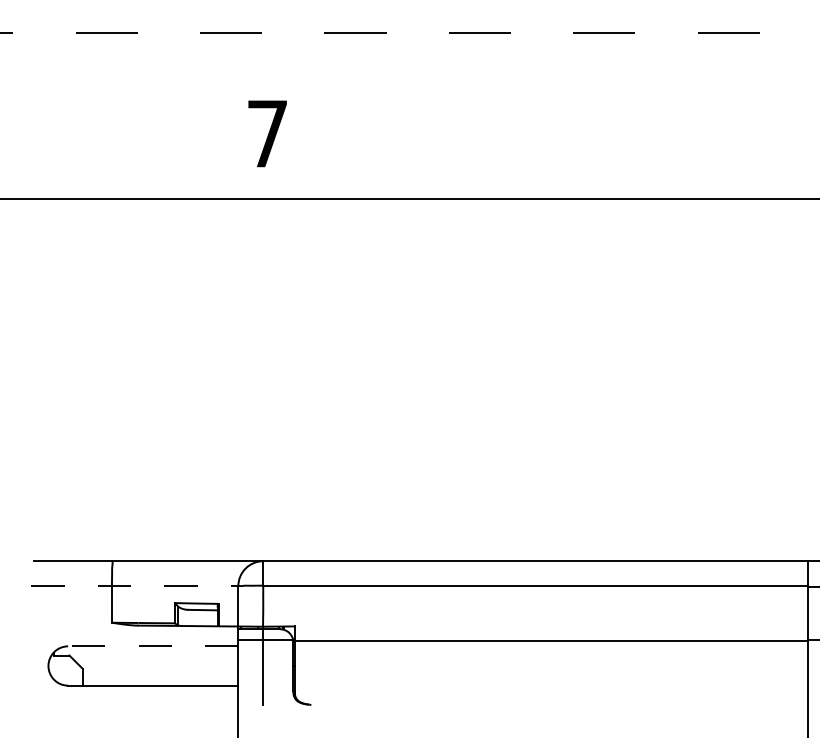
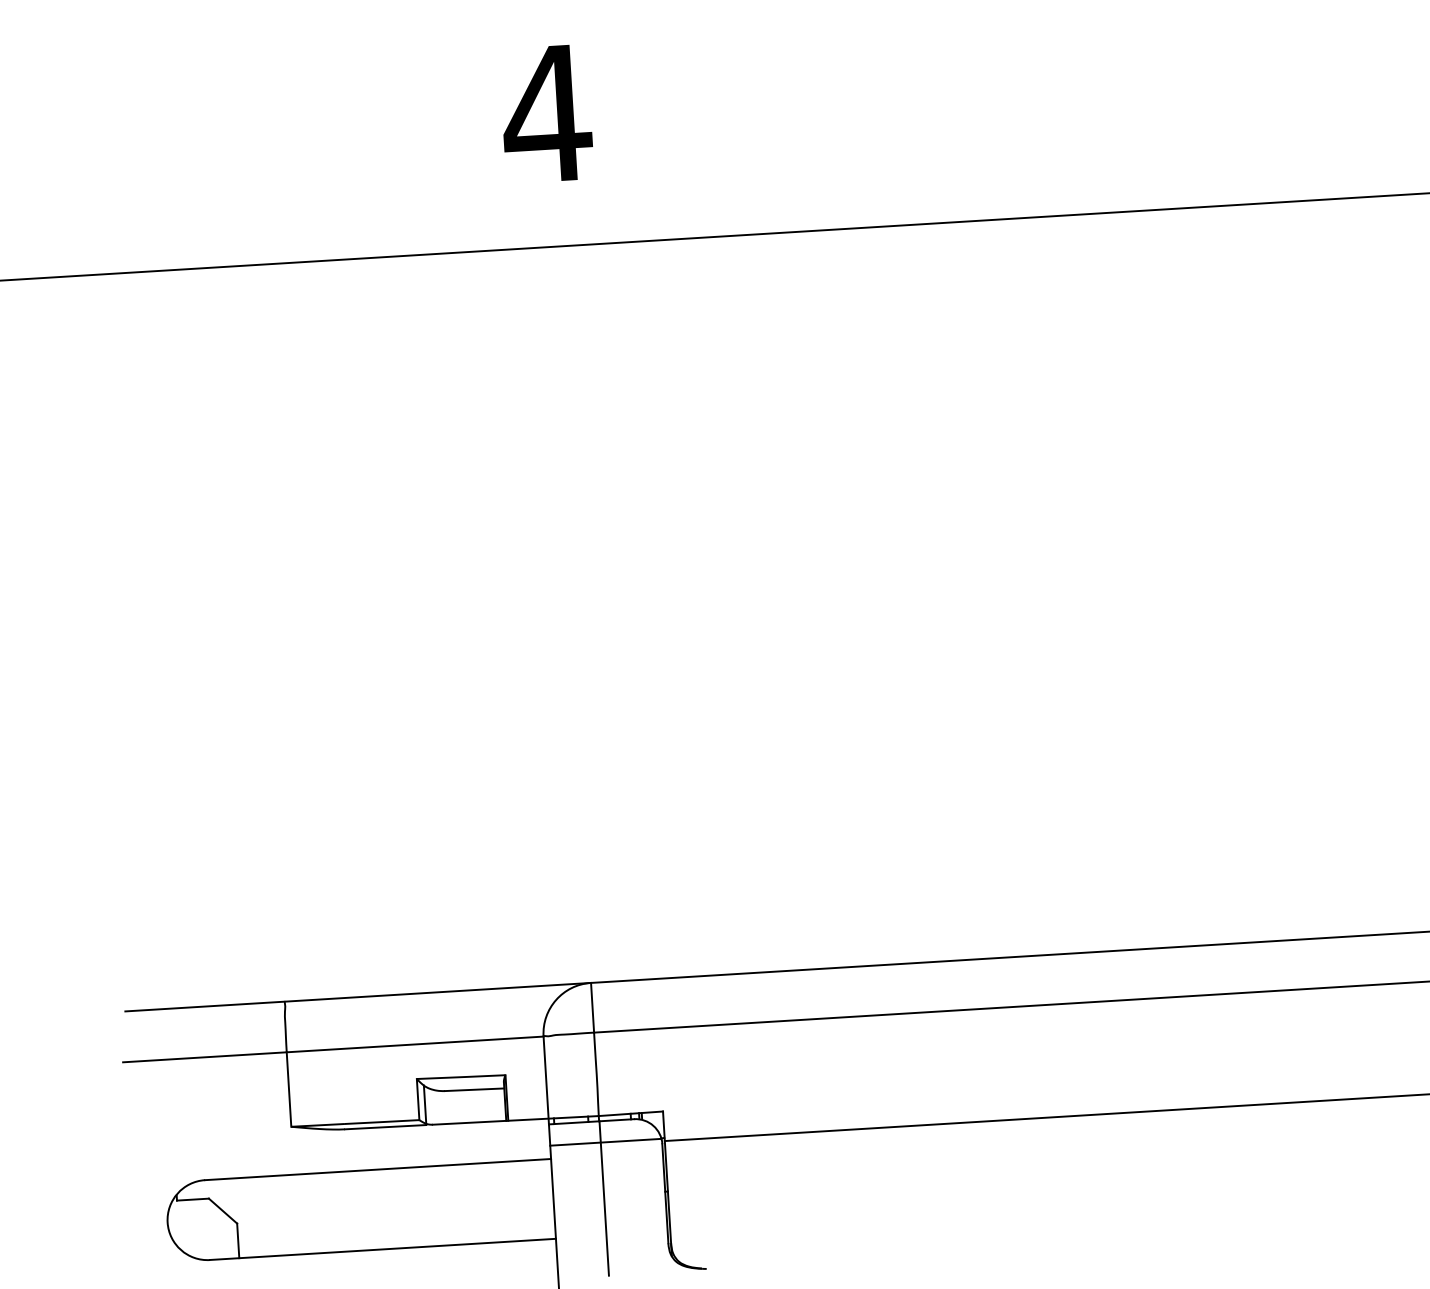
text: (267, 133) -> (546, 113), 7 -> 4
line: (135, 586) -> (334, 1050), dashed -> solid
line: (152, 646) -> (376, 1169), dashed -> solid

